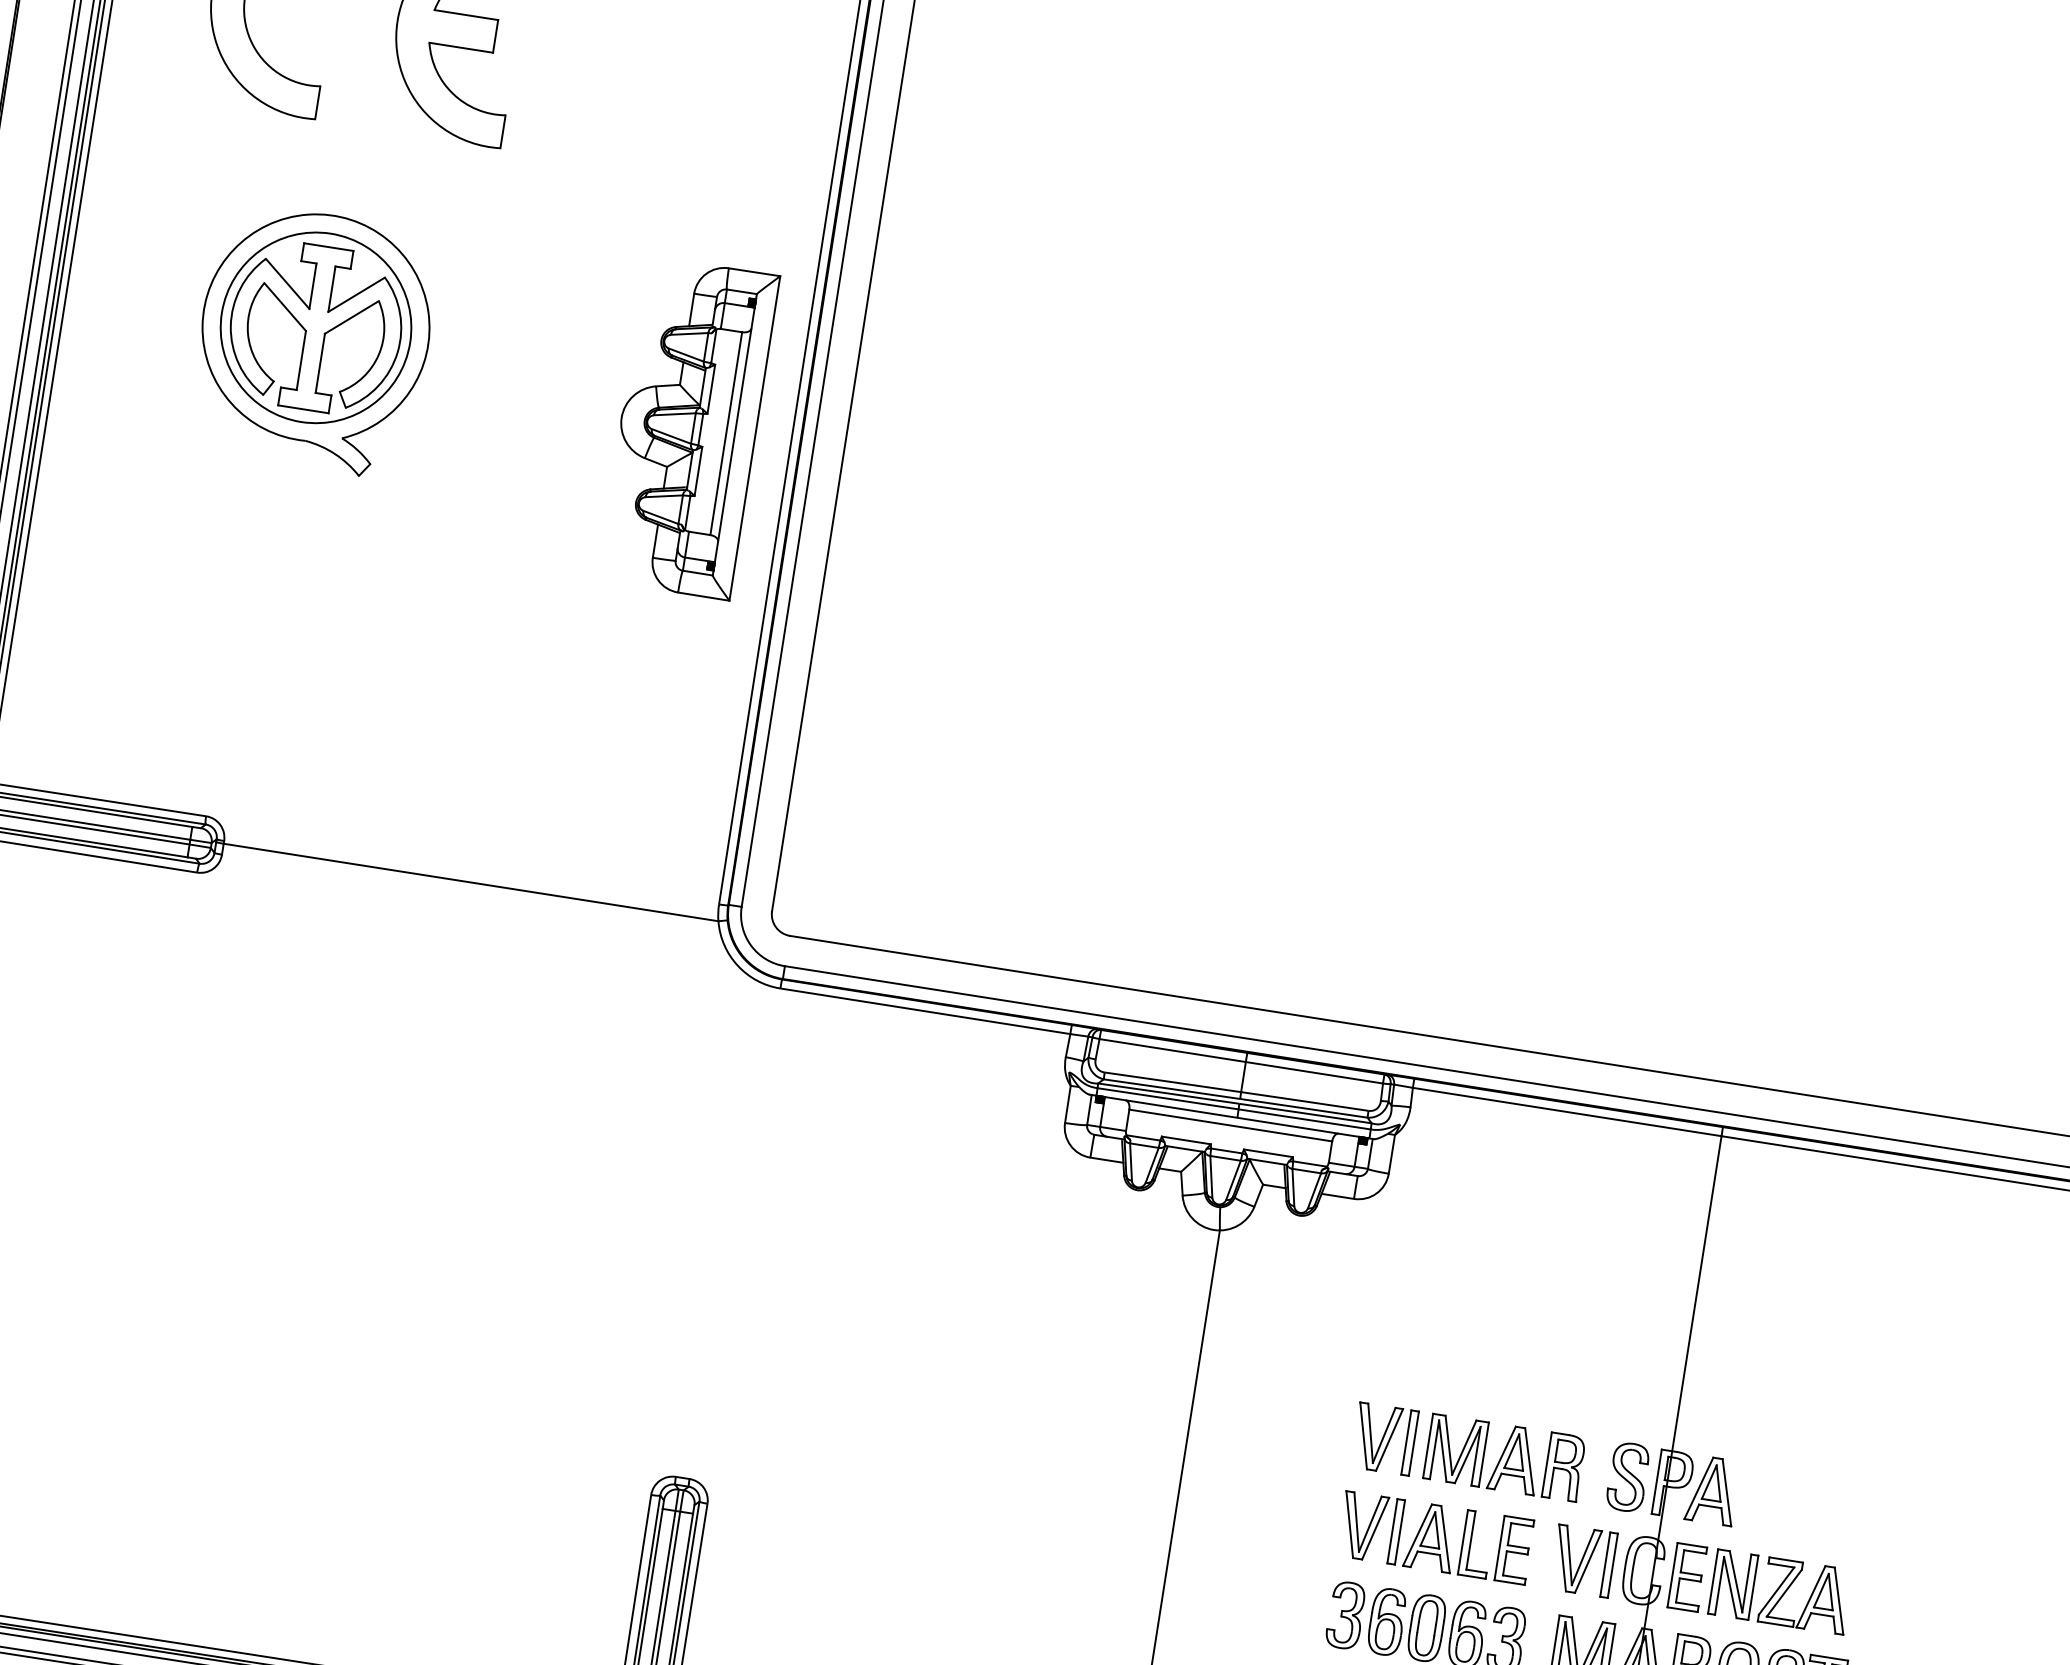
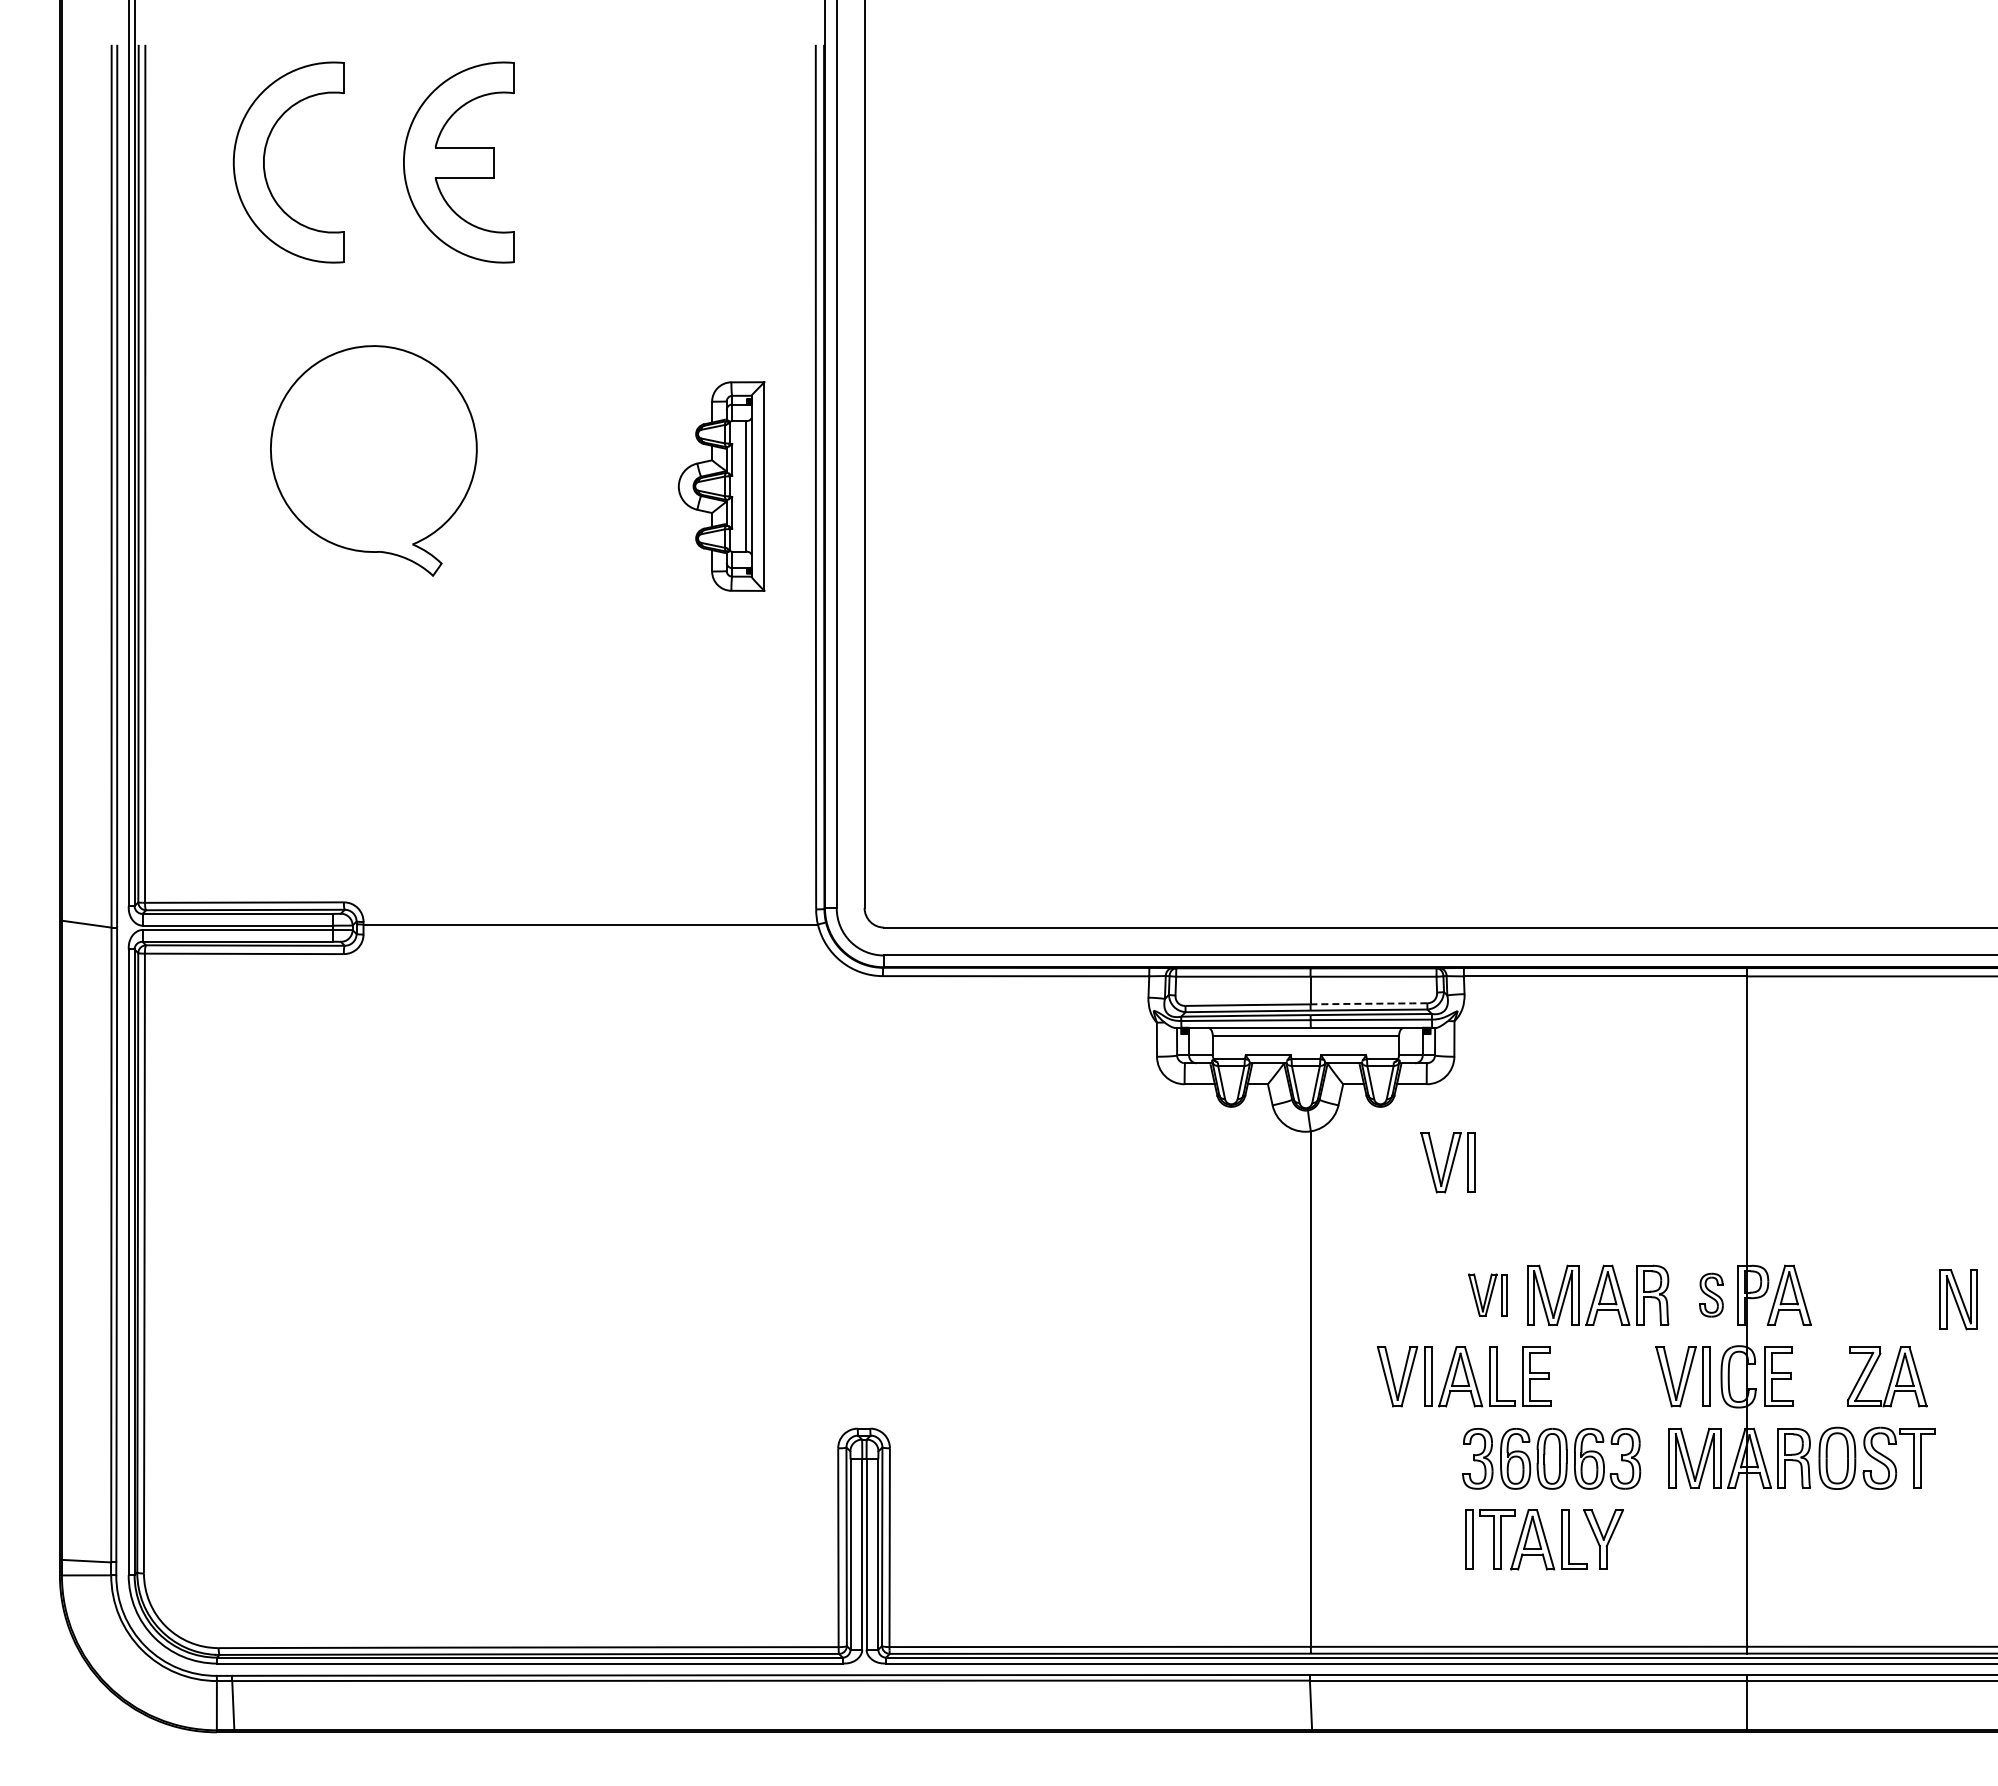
part: (315, 327) -> (373, 448), removed
part: (688, 427) -> (721, 486), size x0.7
arc: (1304, 1101) -> (1368, 1003), solid -> dashed
part: (1363, 1287) -> (1447, 1162), added
part: (1384, 1438) -> (1487, 1294), size x0.7
part: (1628, 1476) -> (1711, 1294), size x0.7
part: (1435, 1537) -> (1464, 1376), moved
part: (1732, 1584) -> (1958, 1299), moved

